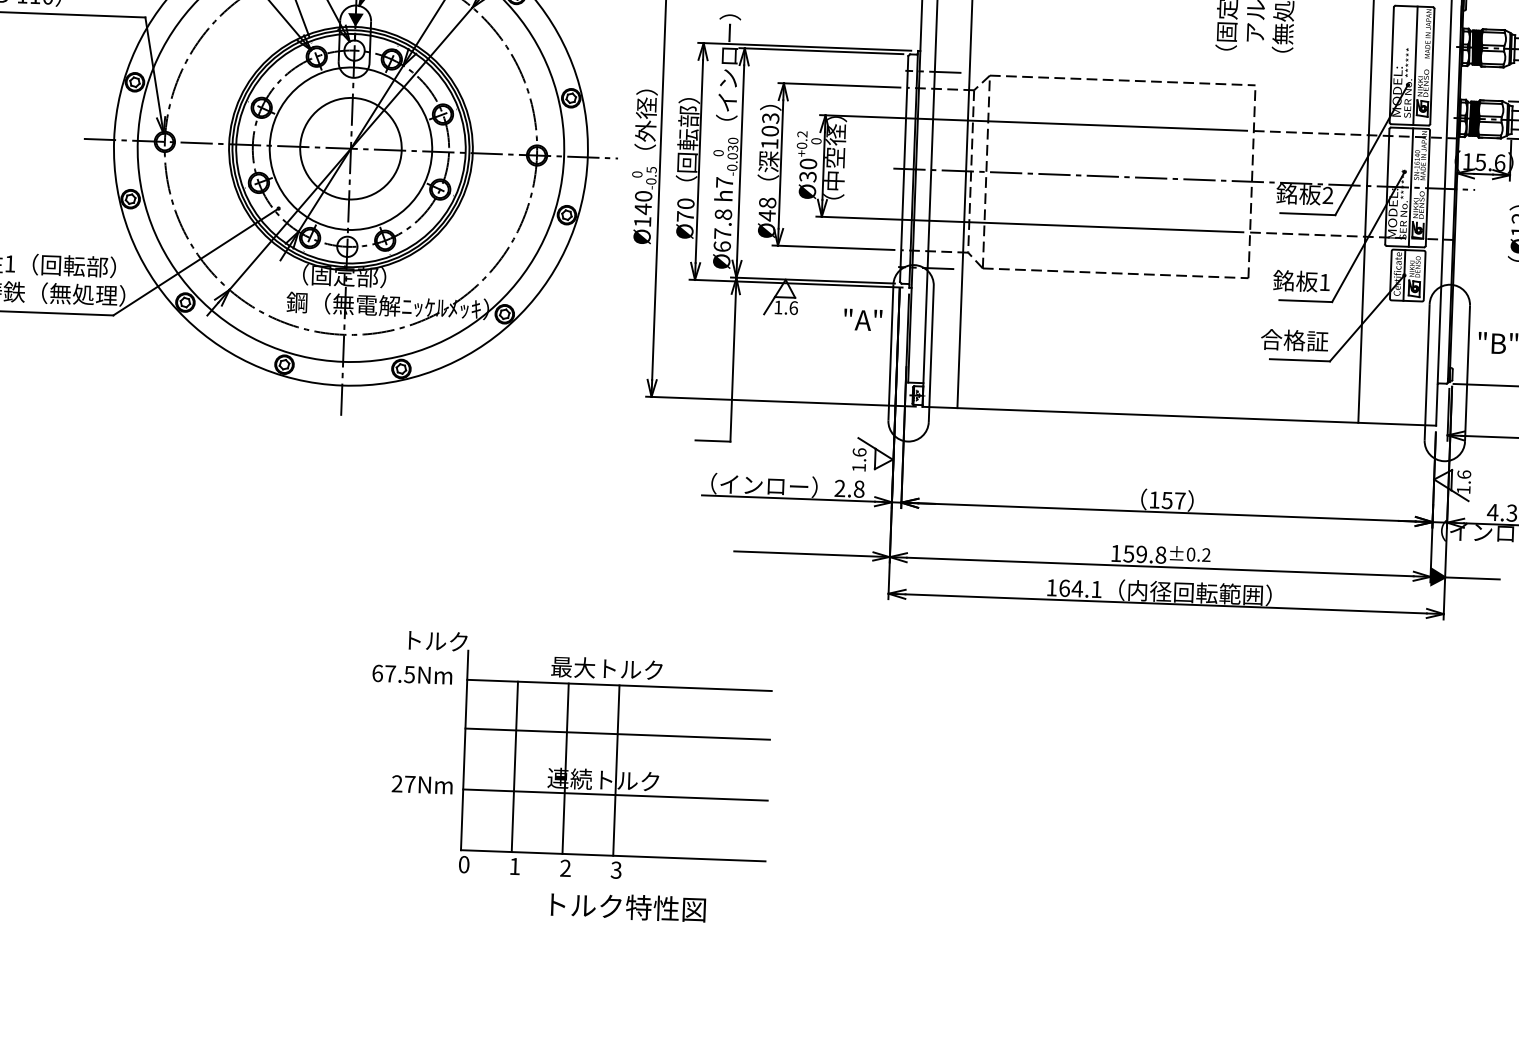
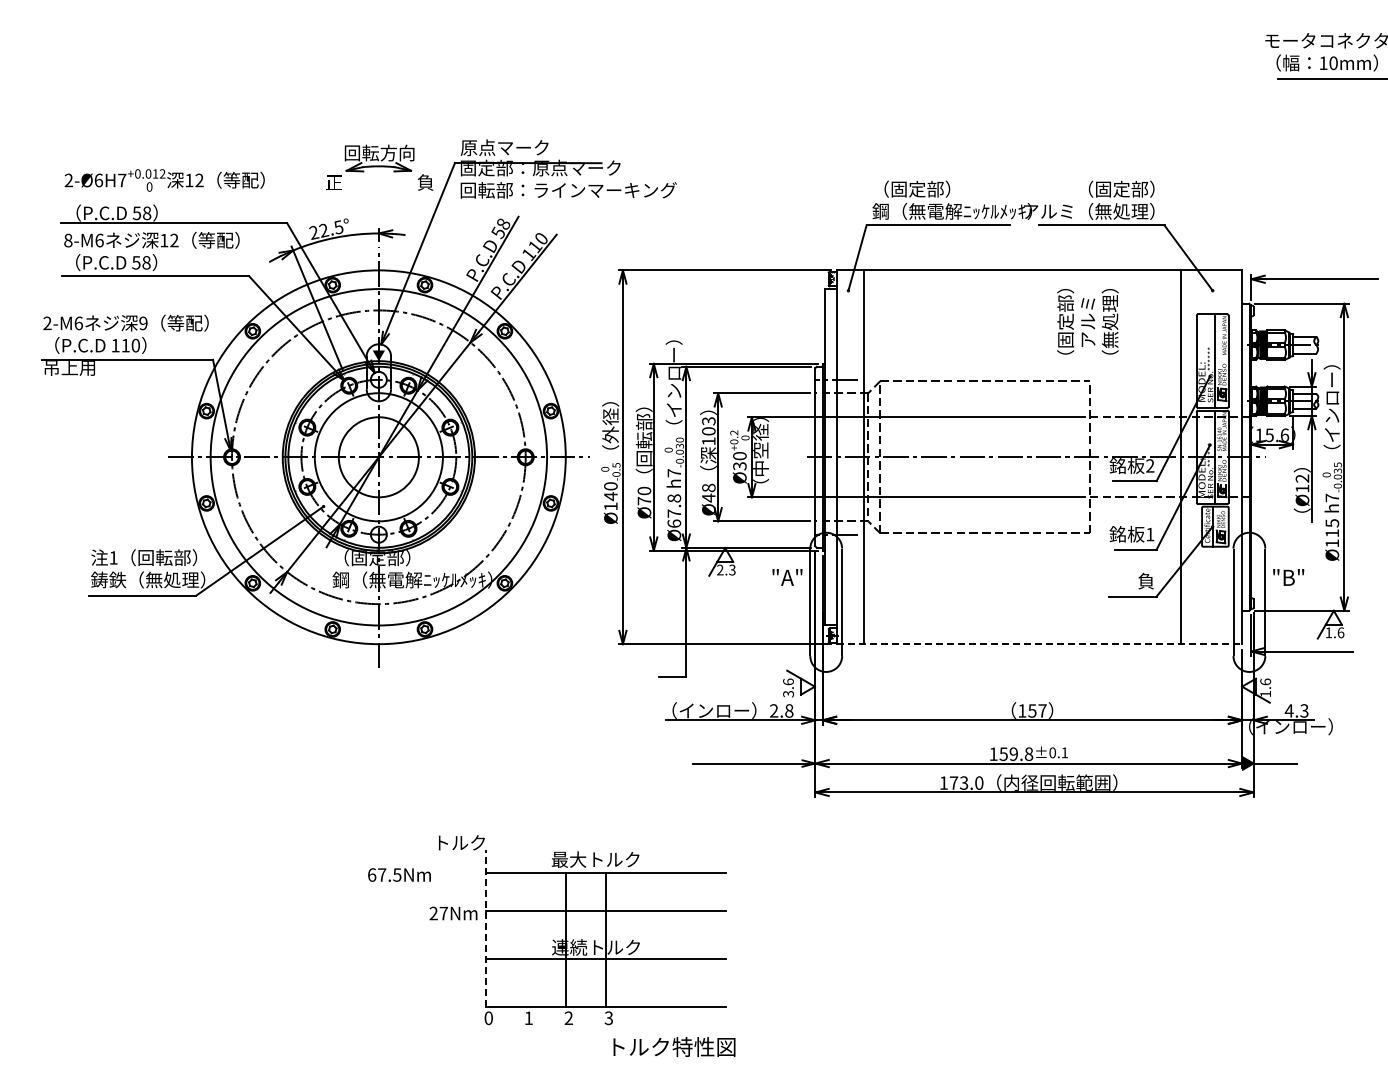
text: (786, 307) -> (726, 569), 1.6 -> 2.3
text: (1293, 339) -> (1127, 580), 合格証 -> 負
line: (1179, 416) -> (1039, 644), solid -> dashed
text: (859, 468) -> (788, 694), 1.6 -> 3.6
text: (1206, 554) -> (1064, 752), ±0.2 -> ±0.1
text: (1080, 588) -> (966, 782), 164.1 -> 173.0
text: (412, 674) -> (399, 874), moved
line: (464, 750) -> (485, 928), solid -> dashed
line: (514, 766) -> (525, 939), removed
text: (422, 784) -> (453, 913), moved
text: (628, 906) -> (674, 1046), moved

